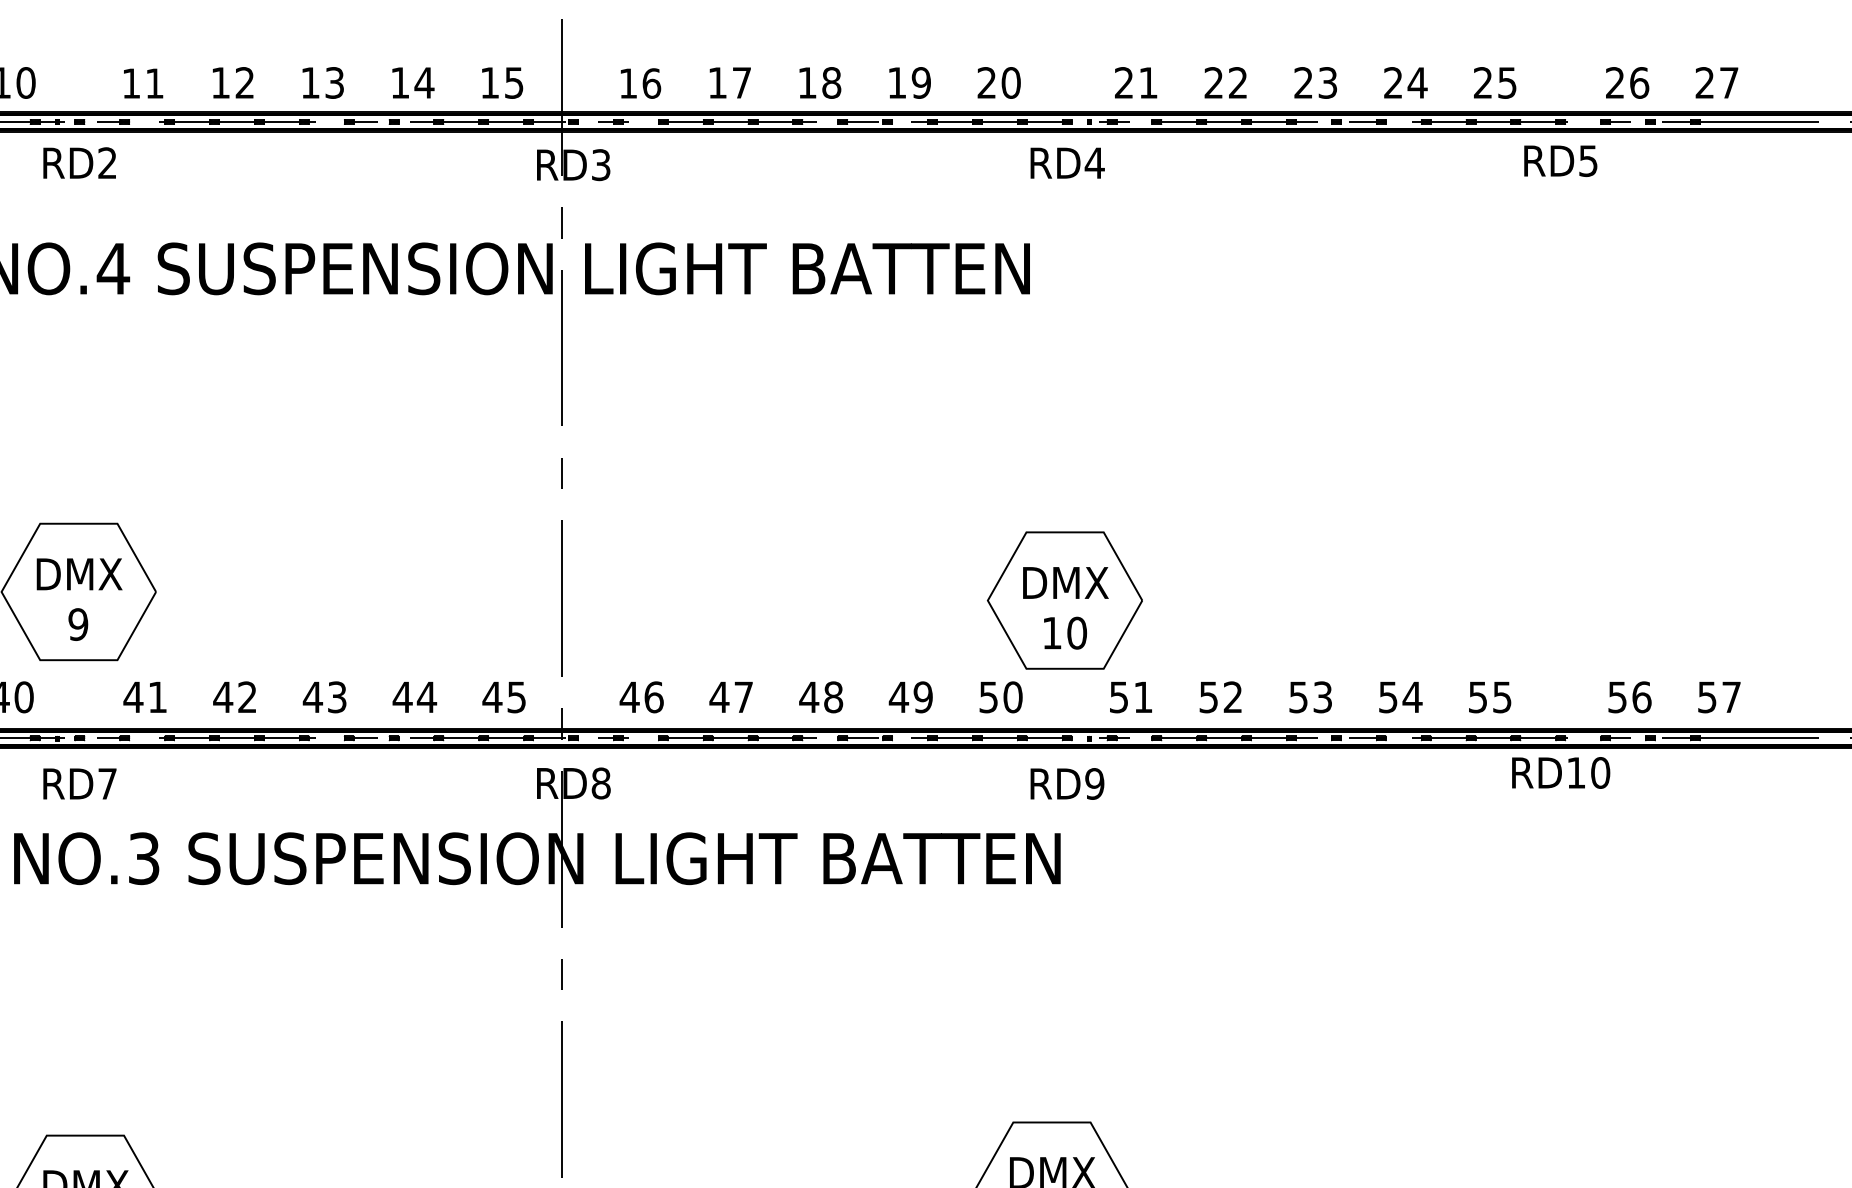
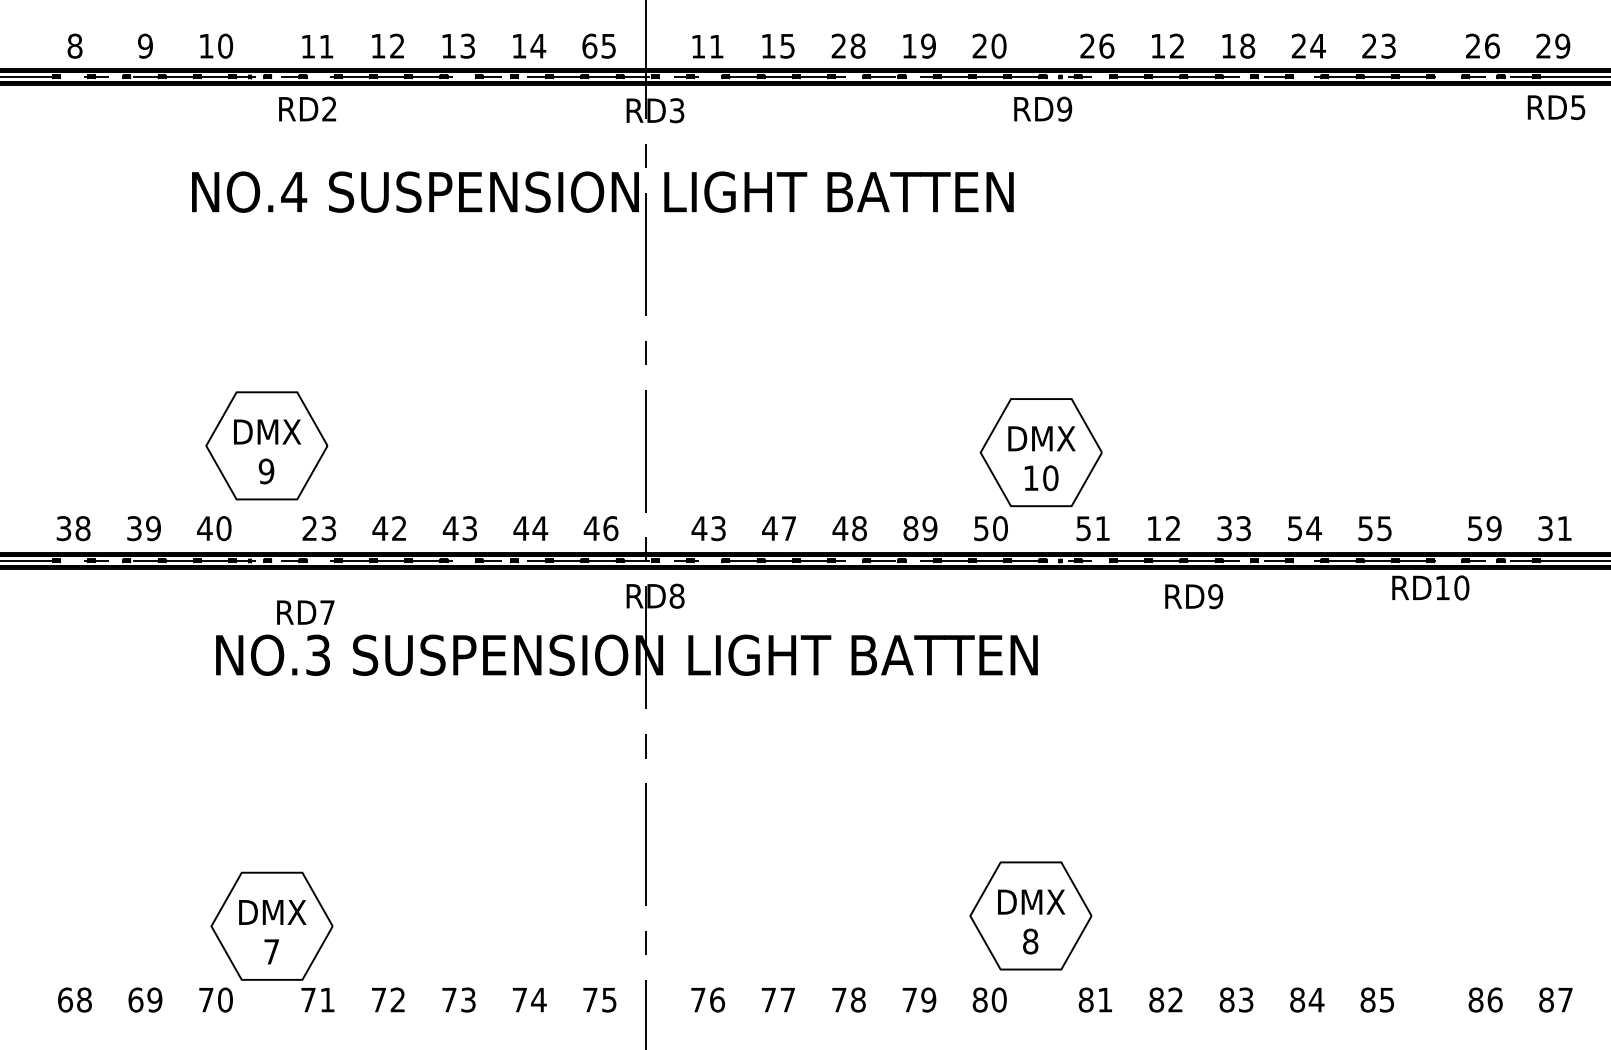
text: (489, 82) -> (589, 45), 15 -> 65
text: (806, 82) -> (838, 45), 18 -> 28
text: (1148, 82) -> (1106, 45), 21 -> 26
text: (1213, 82) -> (1157, 45), 22 -> 12
text: (1316, 82) -> (1238, 45), 23 -> 18
text: (1507, 82) -> (1388, 45), 25 -> 23
text: (1728, 82) -> (1562, 45), 27 -> 29
text: (651, 83) -> (716, 46), 16 -> 11
text: (741, 83) -> (787, 46), 17 -> 15
text: (1560, 161) -> (1556, 107), moved
text: (79, 162) -> (307, 108), moved
text: (1094, 162) -> (1064, 108), RD4 -> RD9
text: (144, 697) -> (318, 528), 41 -> 23
text: (516, 697) -> (610, 528), 45 -> 46
text: (653, 697) -> (718, 528), 46 -> 43
text: (898, 697) -> (910, 528), 49 -> 89
text: (1209, 697) -> (1154, 528), 52 -> 12
text: (1298, 697) -> (1224, 528), 53 -> 33
text: (1640, 697) -> (1493, 528), 56 -> 59
text: (1719, 697) -> (1555, 528), 57 -> 31
text: (79, 783) -> (305, 612), moved
text: (1067, 783) -> (1194, 596), moved

